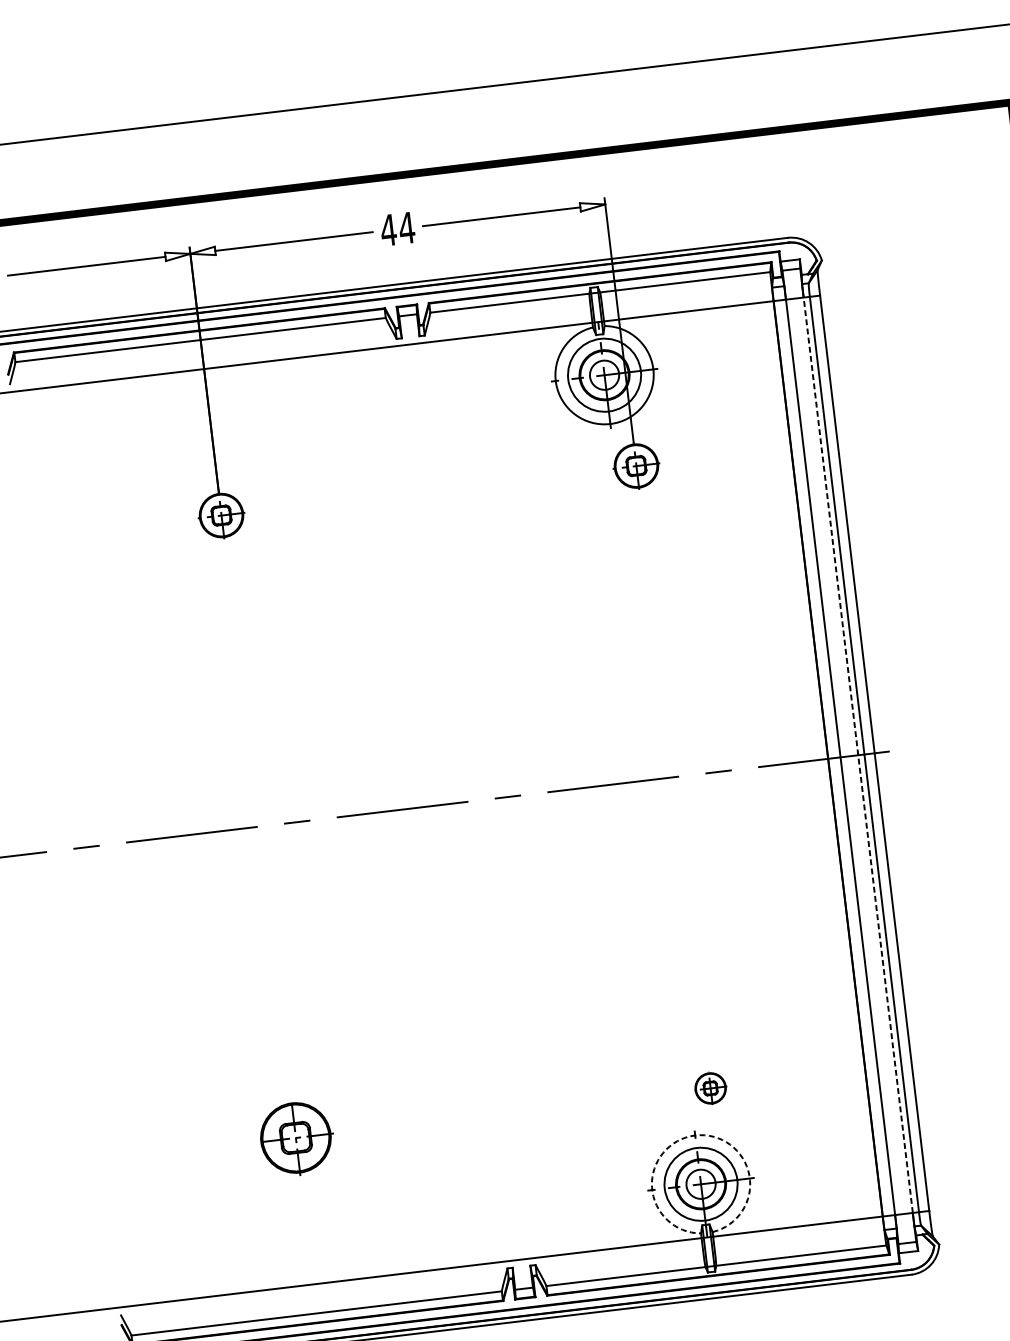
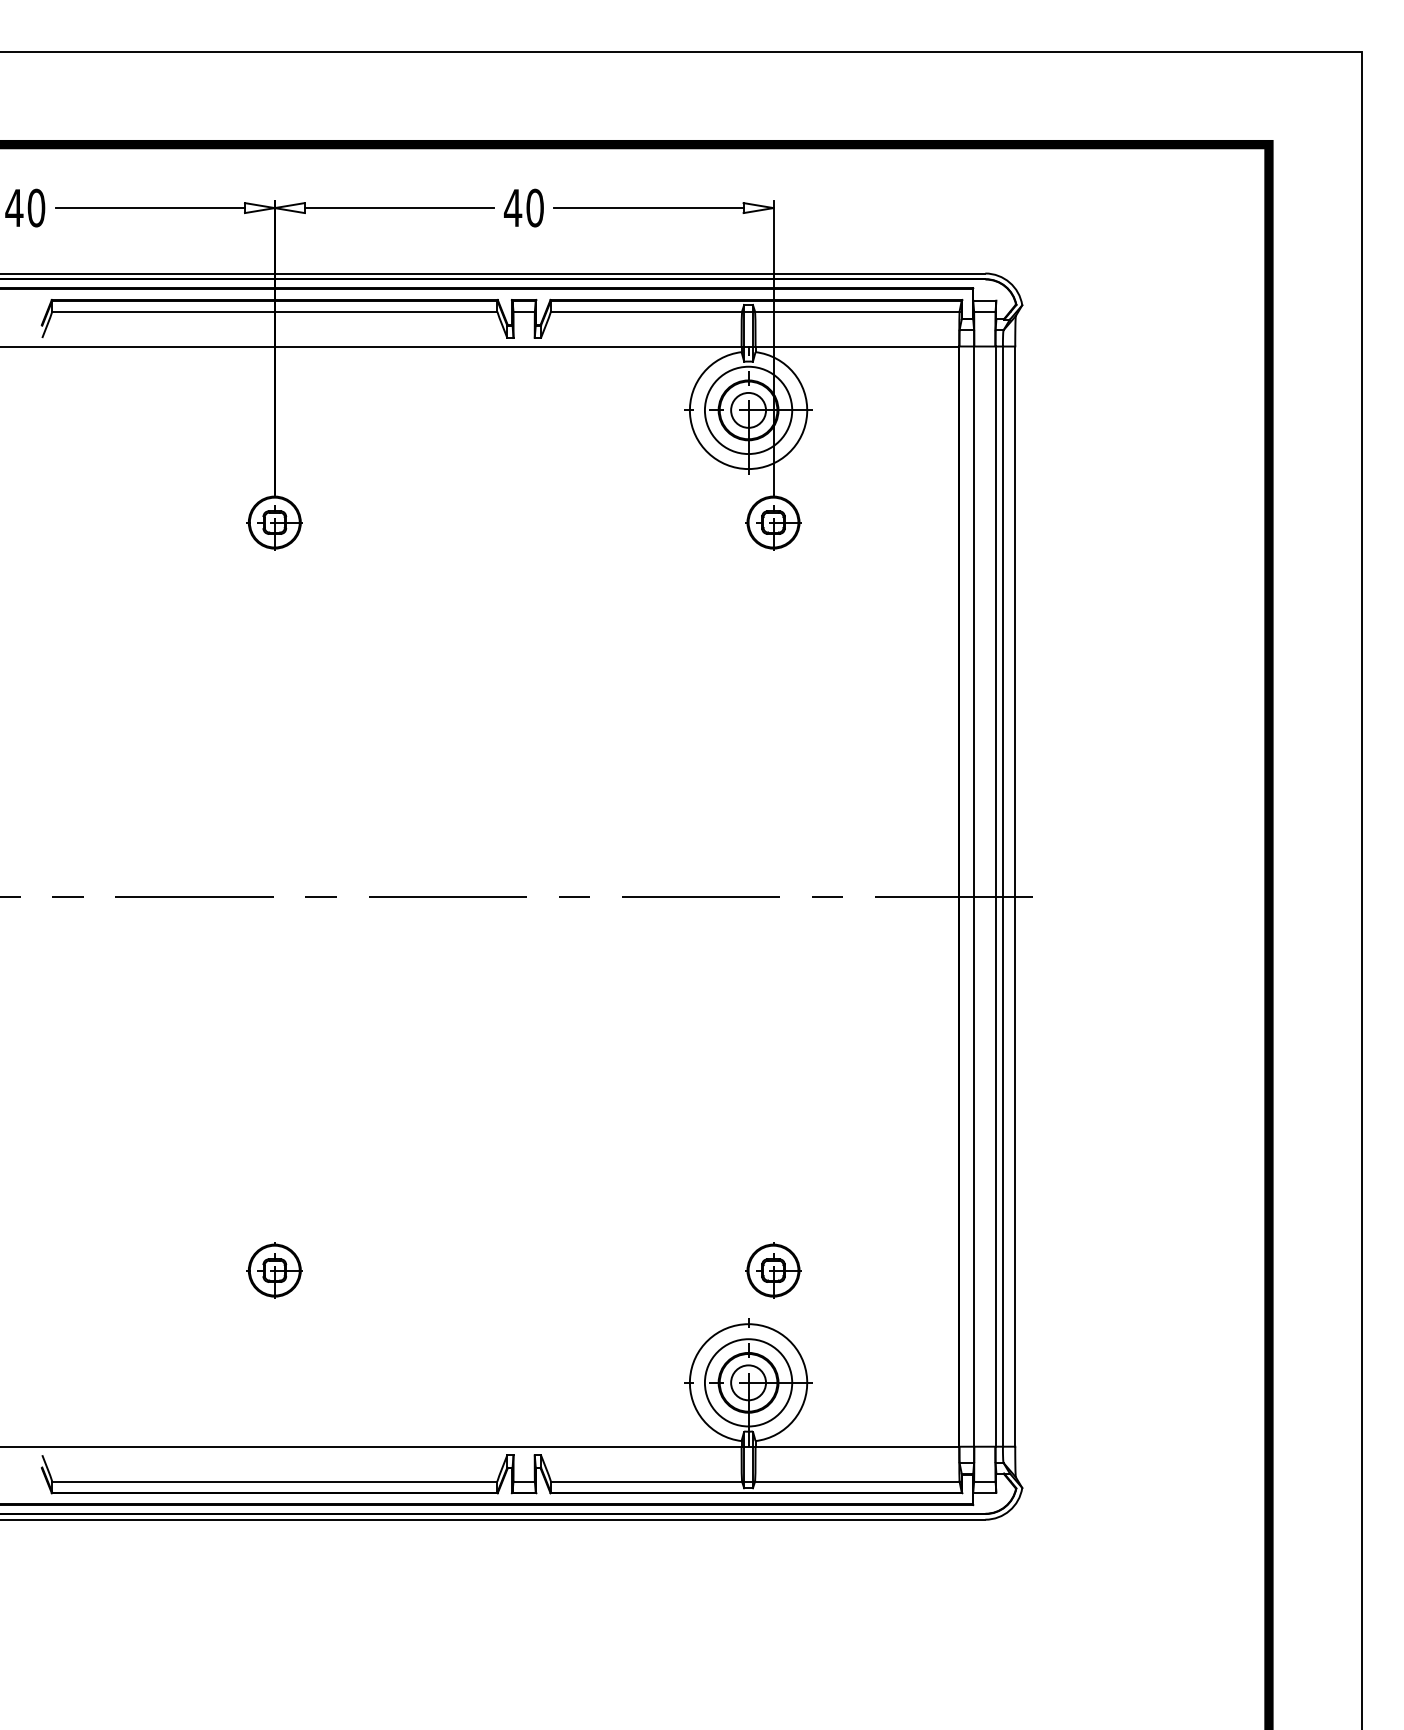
text: (407, 227) -> (535, 207), 44 -> 40
line: (858, 755) -> (995, 896), dashed -> solid
part: (710, 1088) -> (773, 1270), size x1.43
arc: (695, 1135) -> (748, 1324), dashed -> solid
part: (295, 1137) -> (274, 1270), size x0.62

